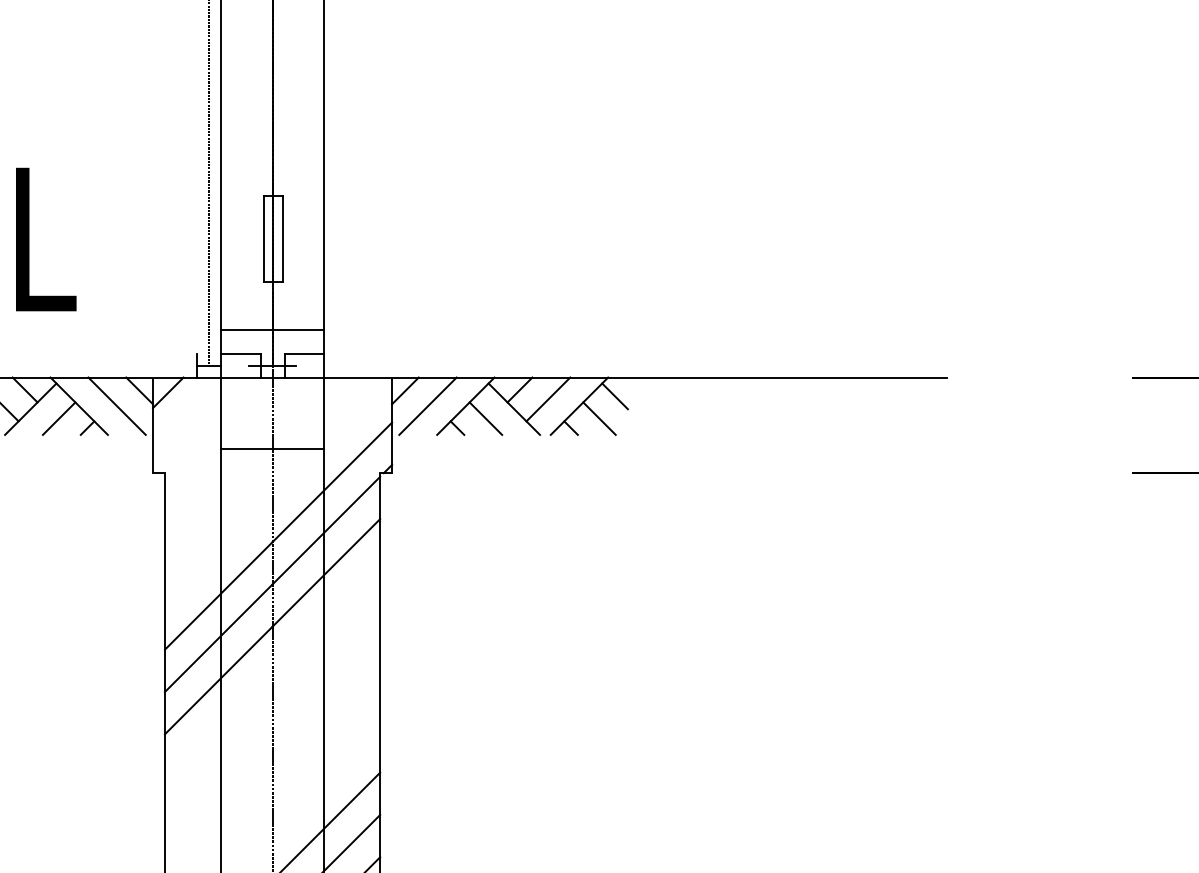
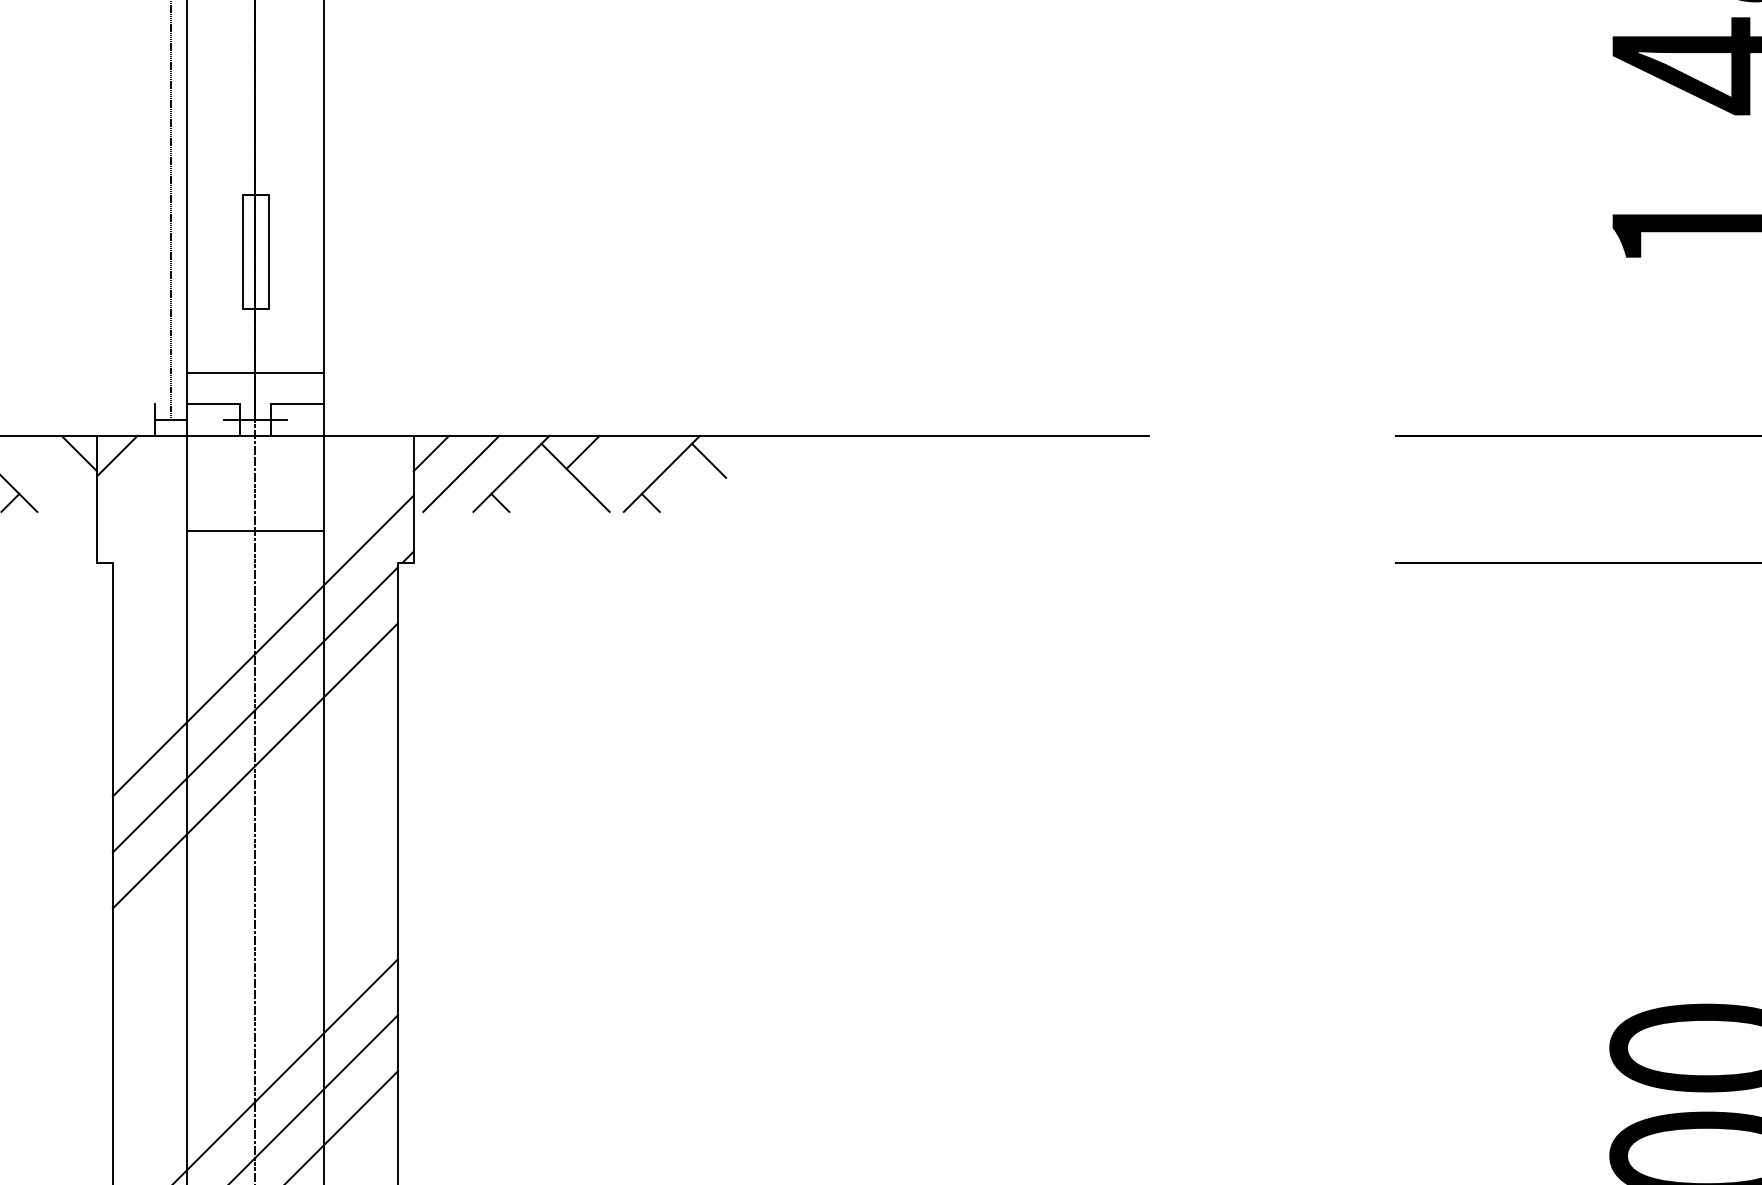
line: (548, 399) -> (620, 464), removed
line: (117, 405) -> (49, 473), removed
line: (485, 417) -> (537, 489), removed
line: (598, 417) -> (687, 489), removed

